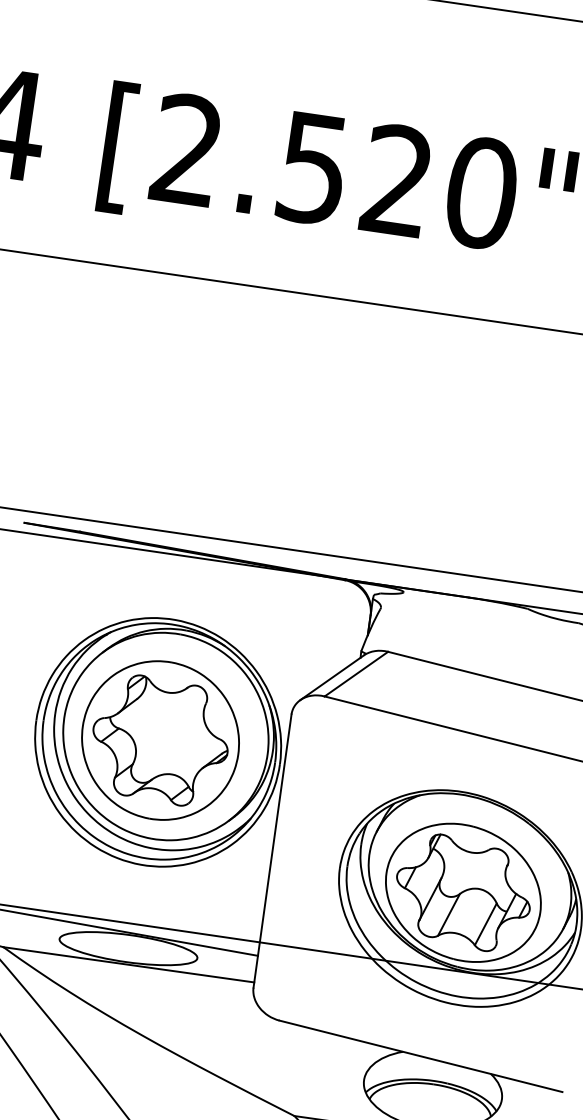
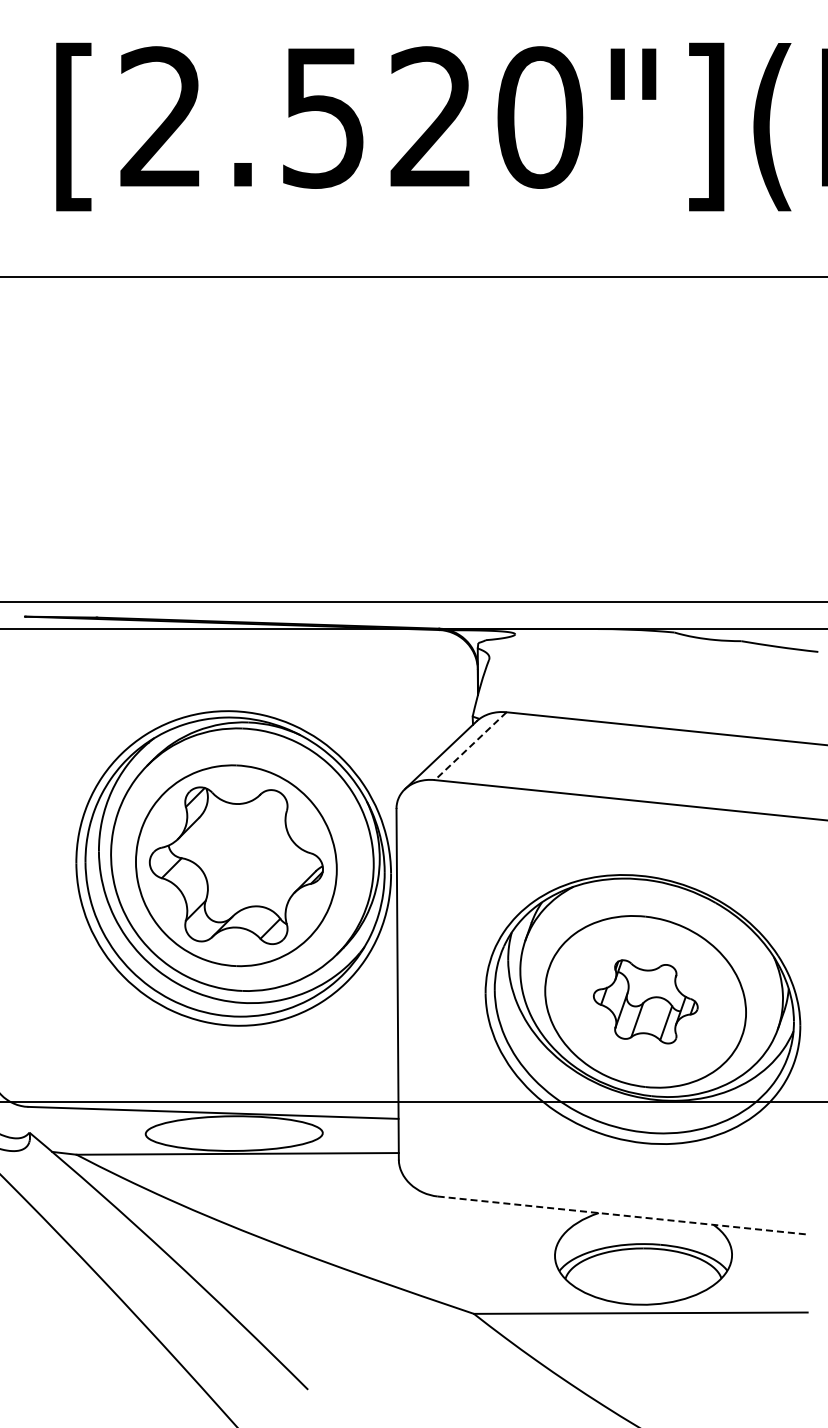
line: (356, 674) -> (470, 746), solid -> dashed
part: (463, 892) -> (645, 1001), size x0.6
line: (421, 1056) -> (622, 1215), solid -> dashed

